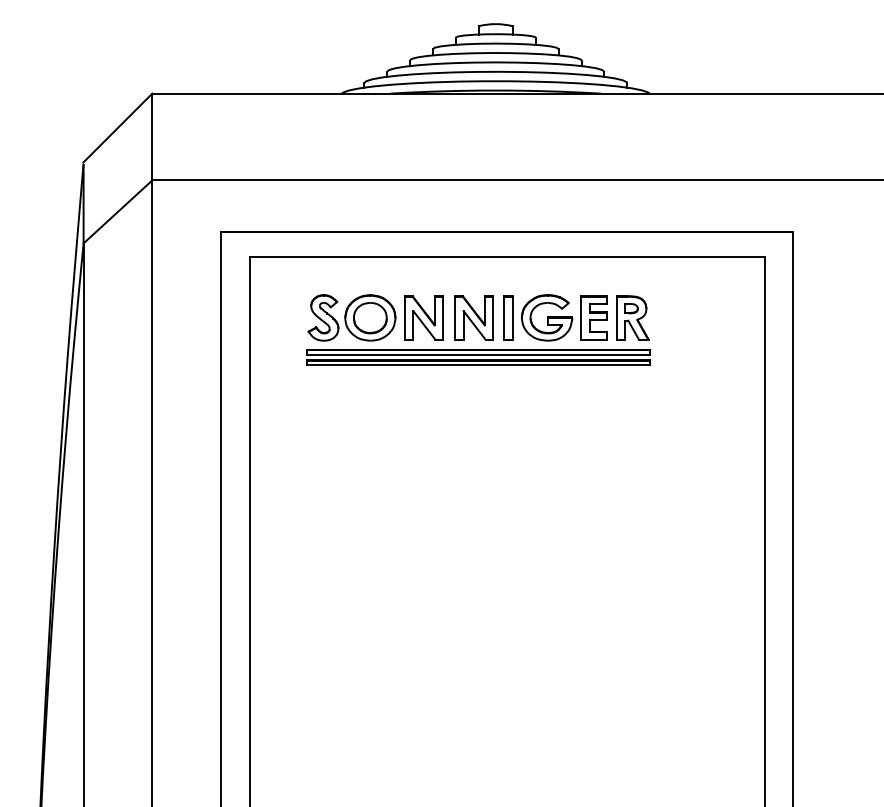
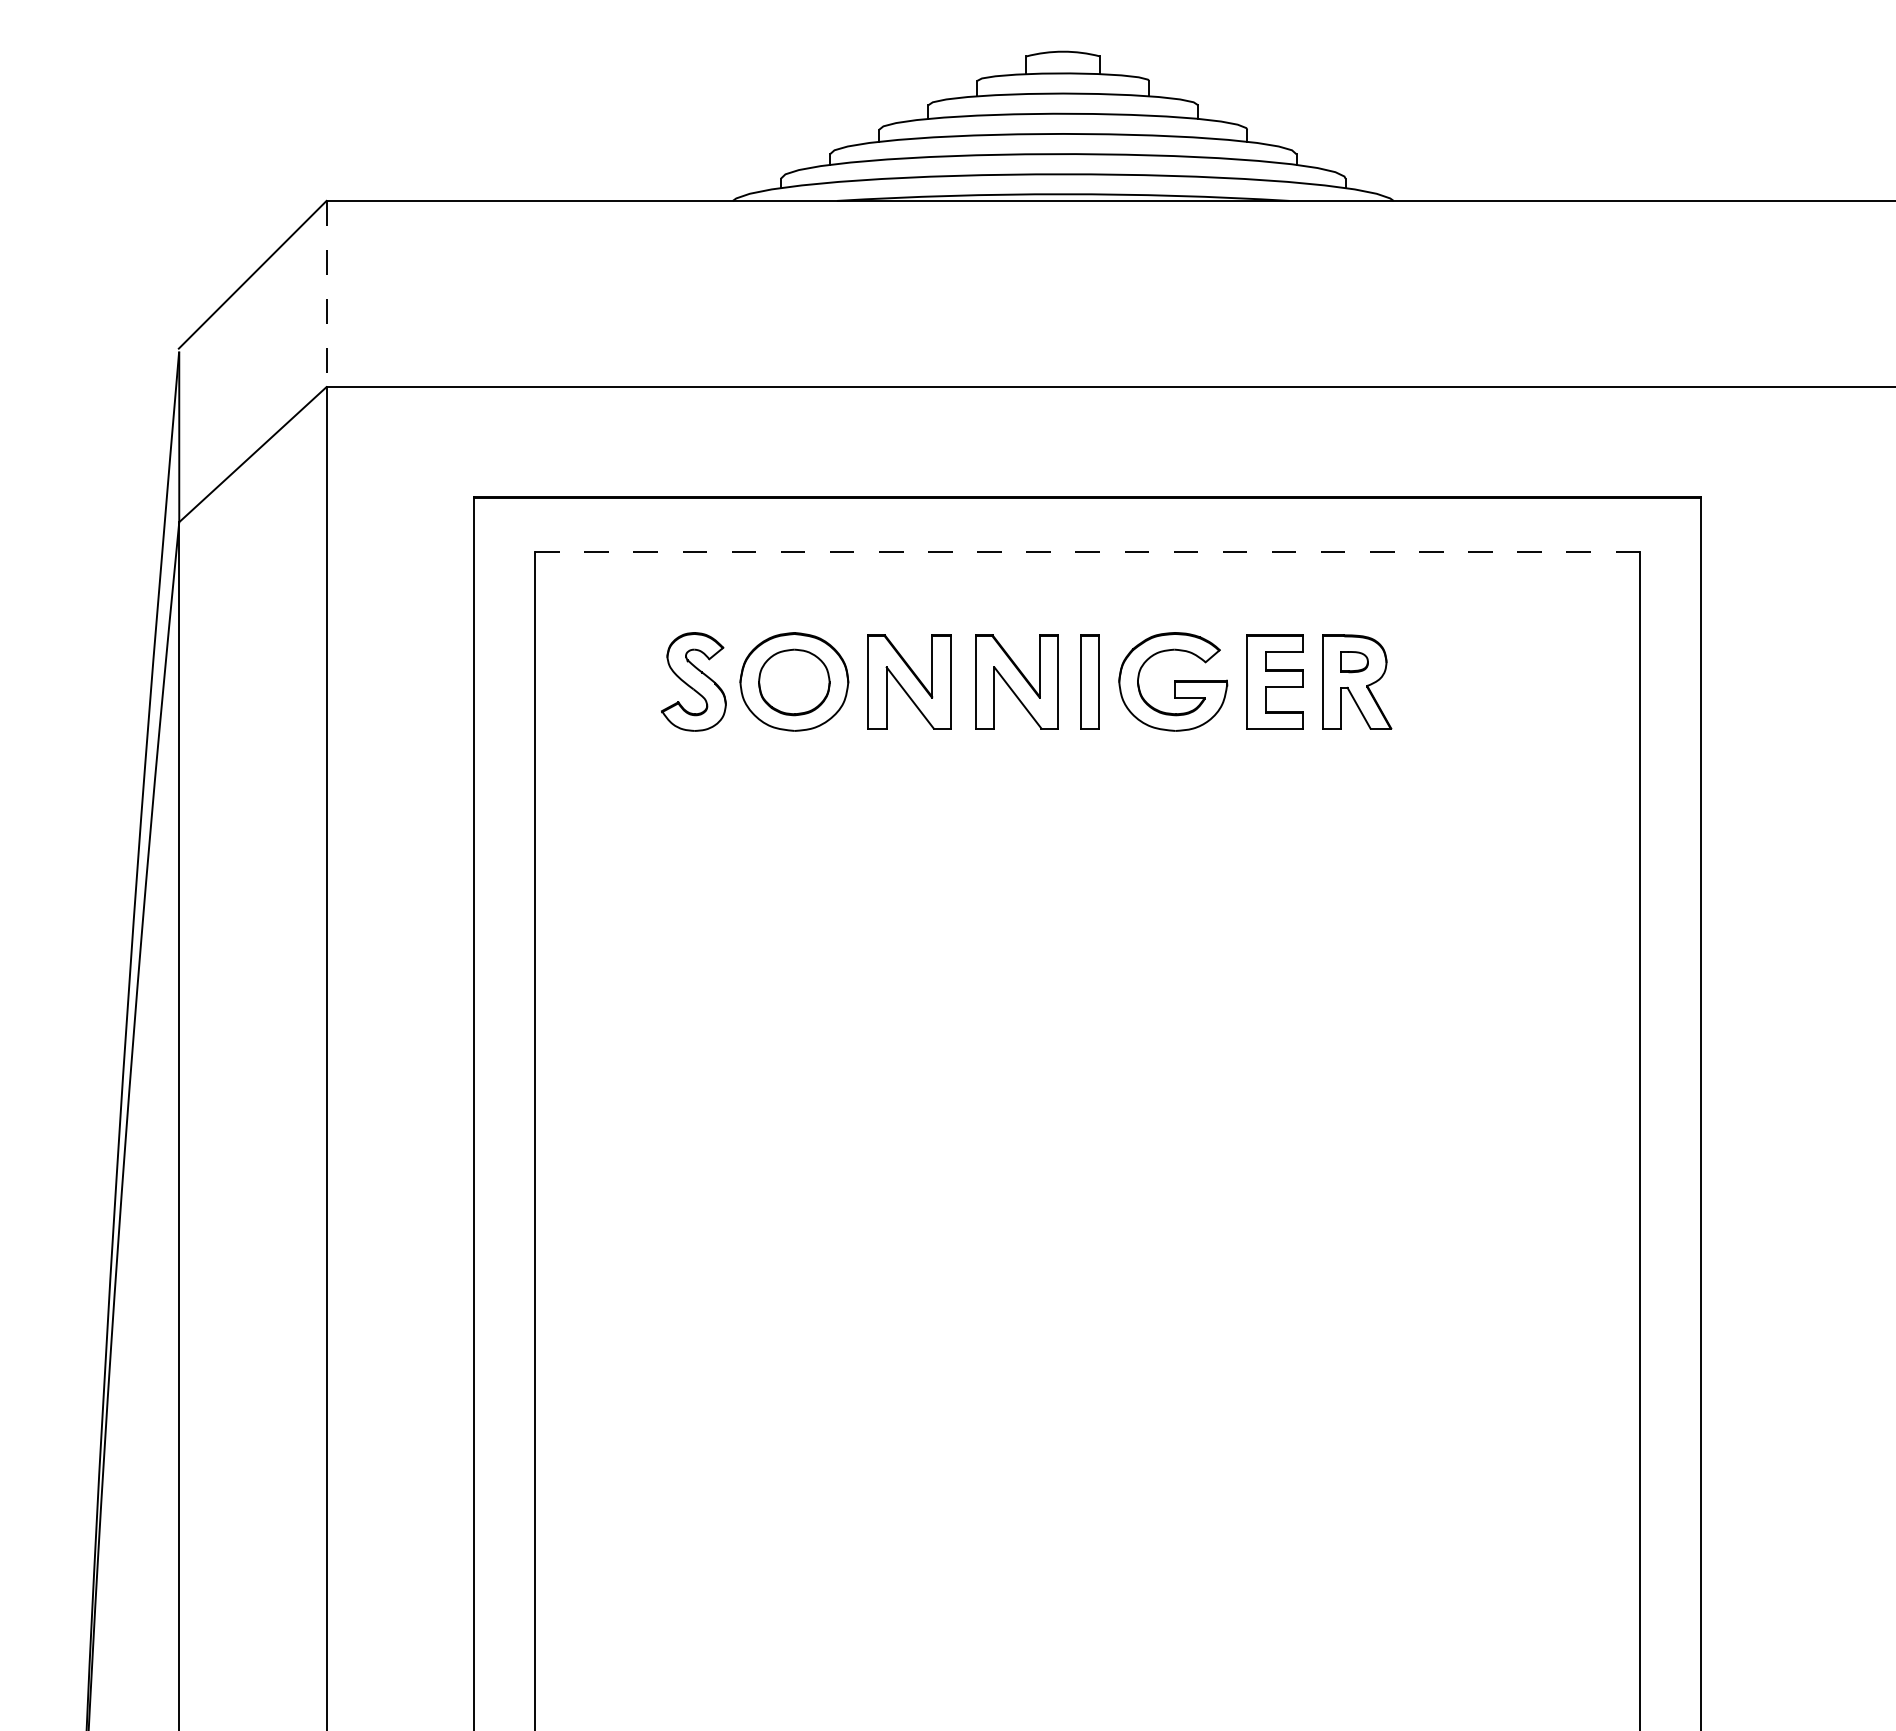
line: (152, 137) -> (327, 294), solid -> dashed
line: (507, 257) -> (1088, 552), solid -> dashed
part: (478, 357) -> (1026, 766), removed

